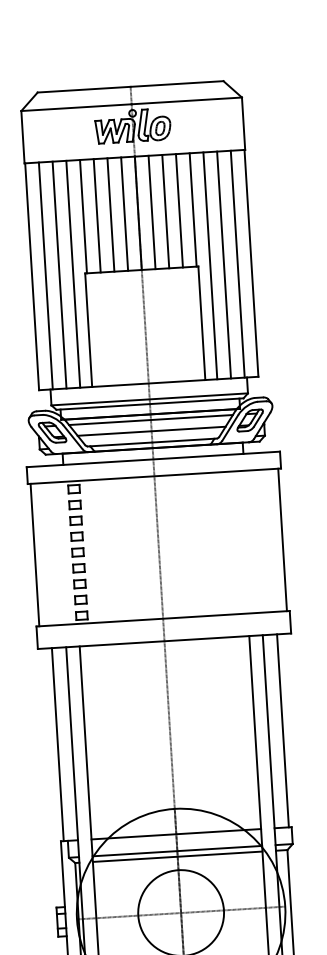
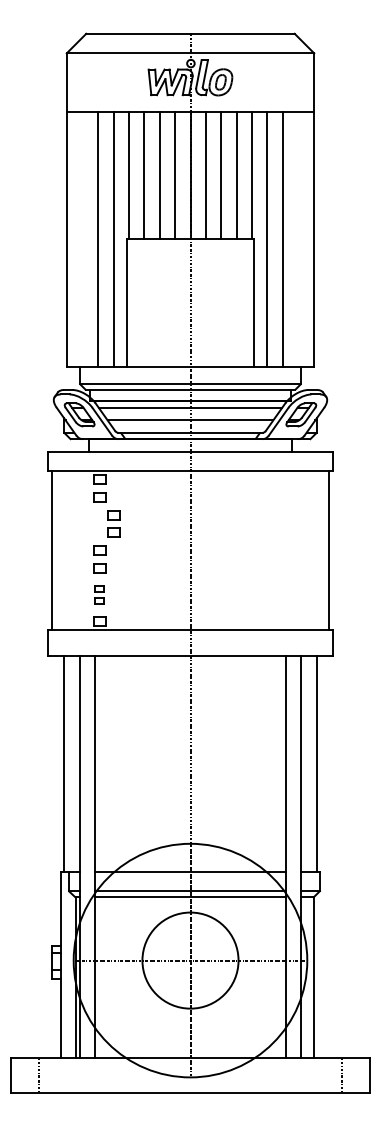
line: (238, 264) -> (298, 239), removed
line: (45, 276) -> (82, 239), removed
part: (76, 528) -> (113, 523), moved
part: (80, 591) -> (99, 594), size x0.7

